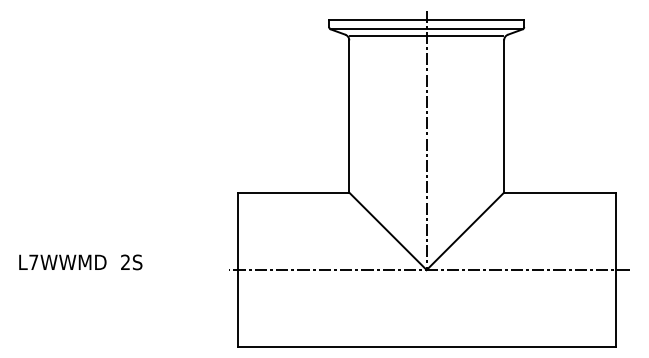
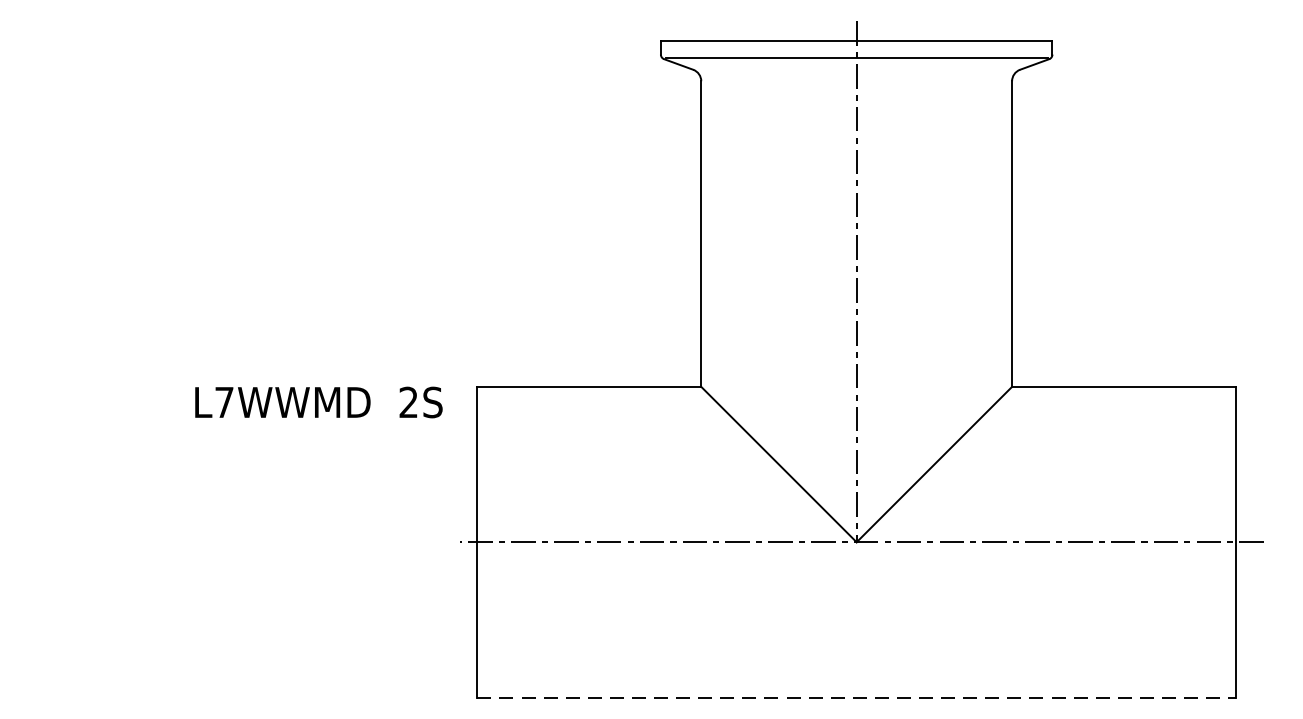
line: (426, 36) -> (856, 73), removed
text: (80, 262) -> (318, 402), moved
line: (426, 347) -> (856, 697), solid -> dashed

